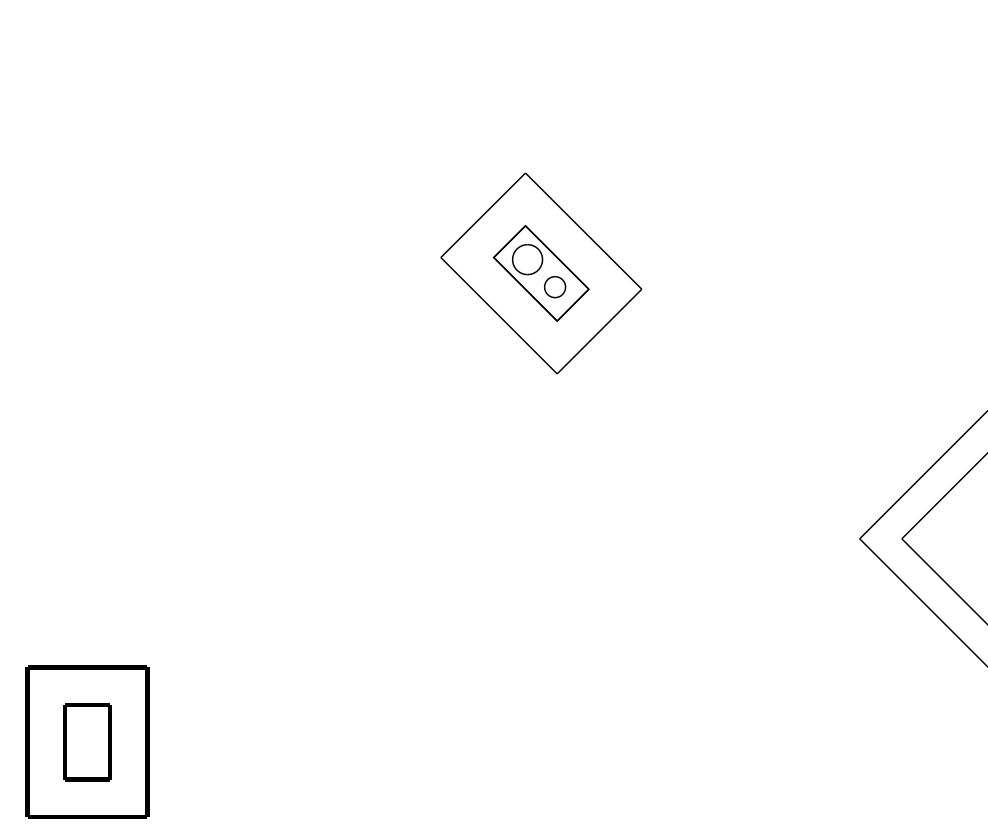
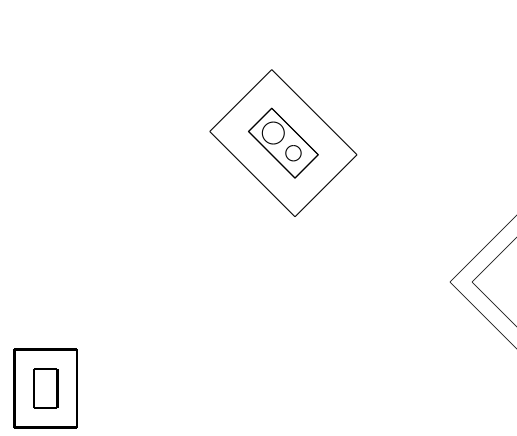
part: (539, 272) -> (282, 142), size x1.4

